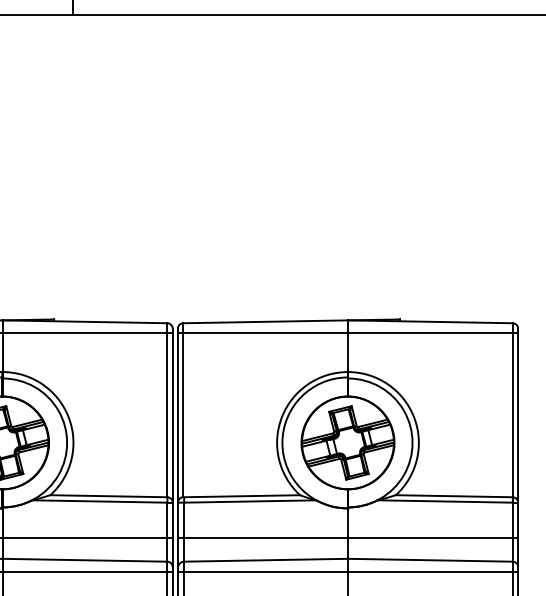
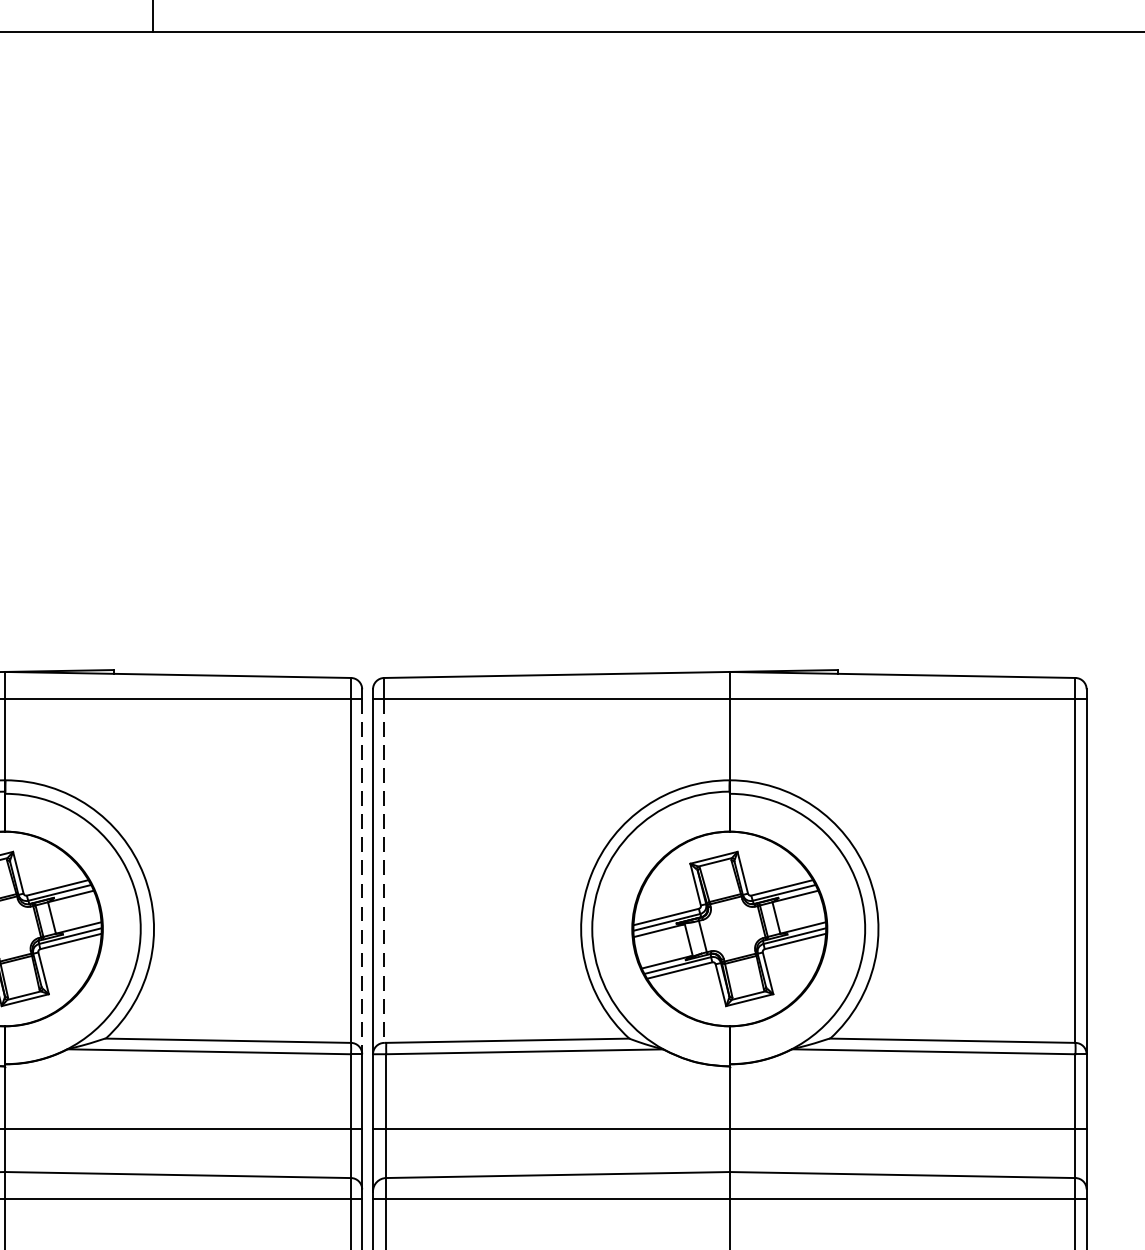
line: (183, 415) -> (384, 871), solid -> dashed
line: (172, 417) -> (361, 875), solid -> dashed

